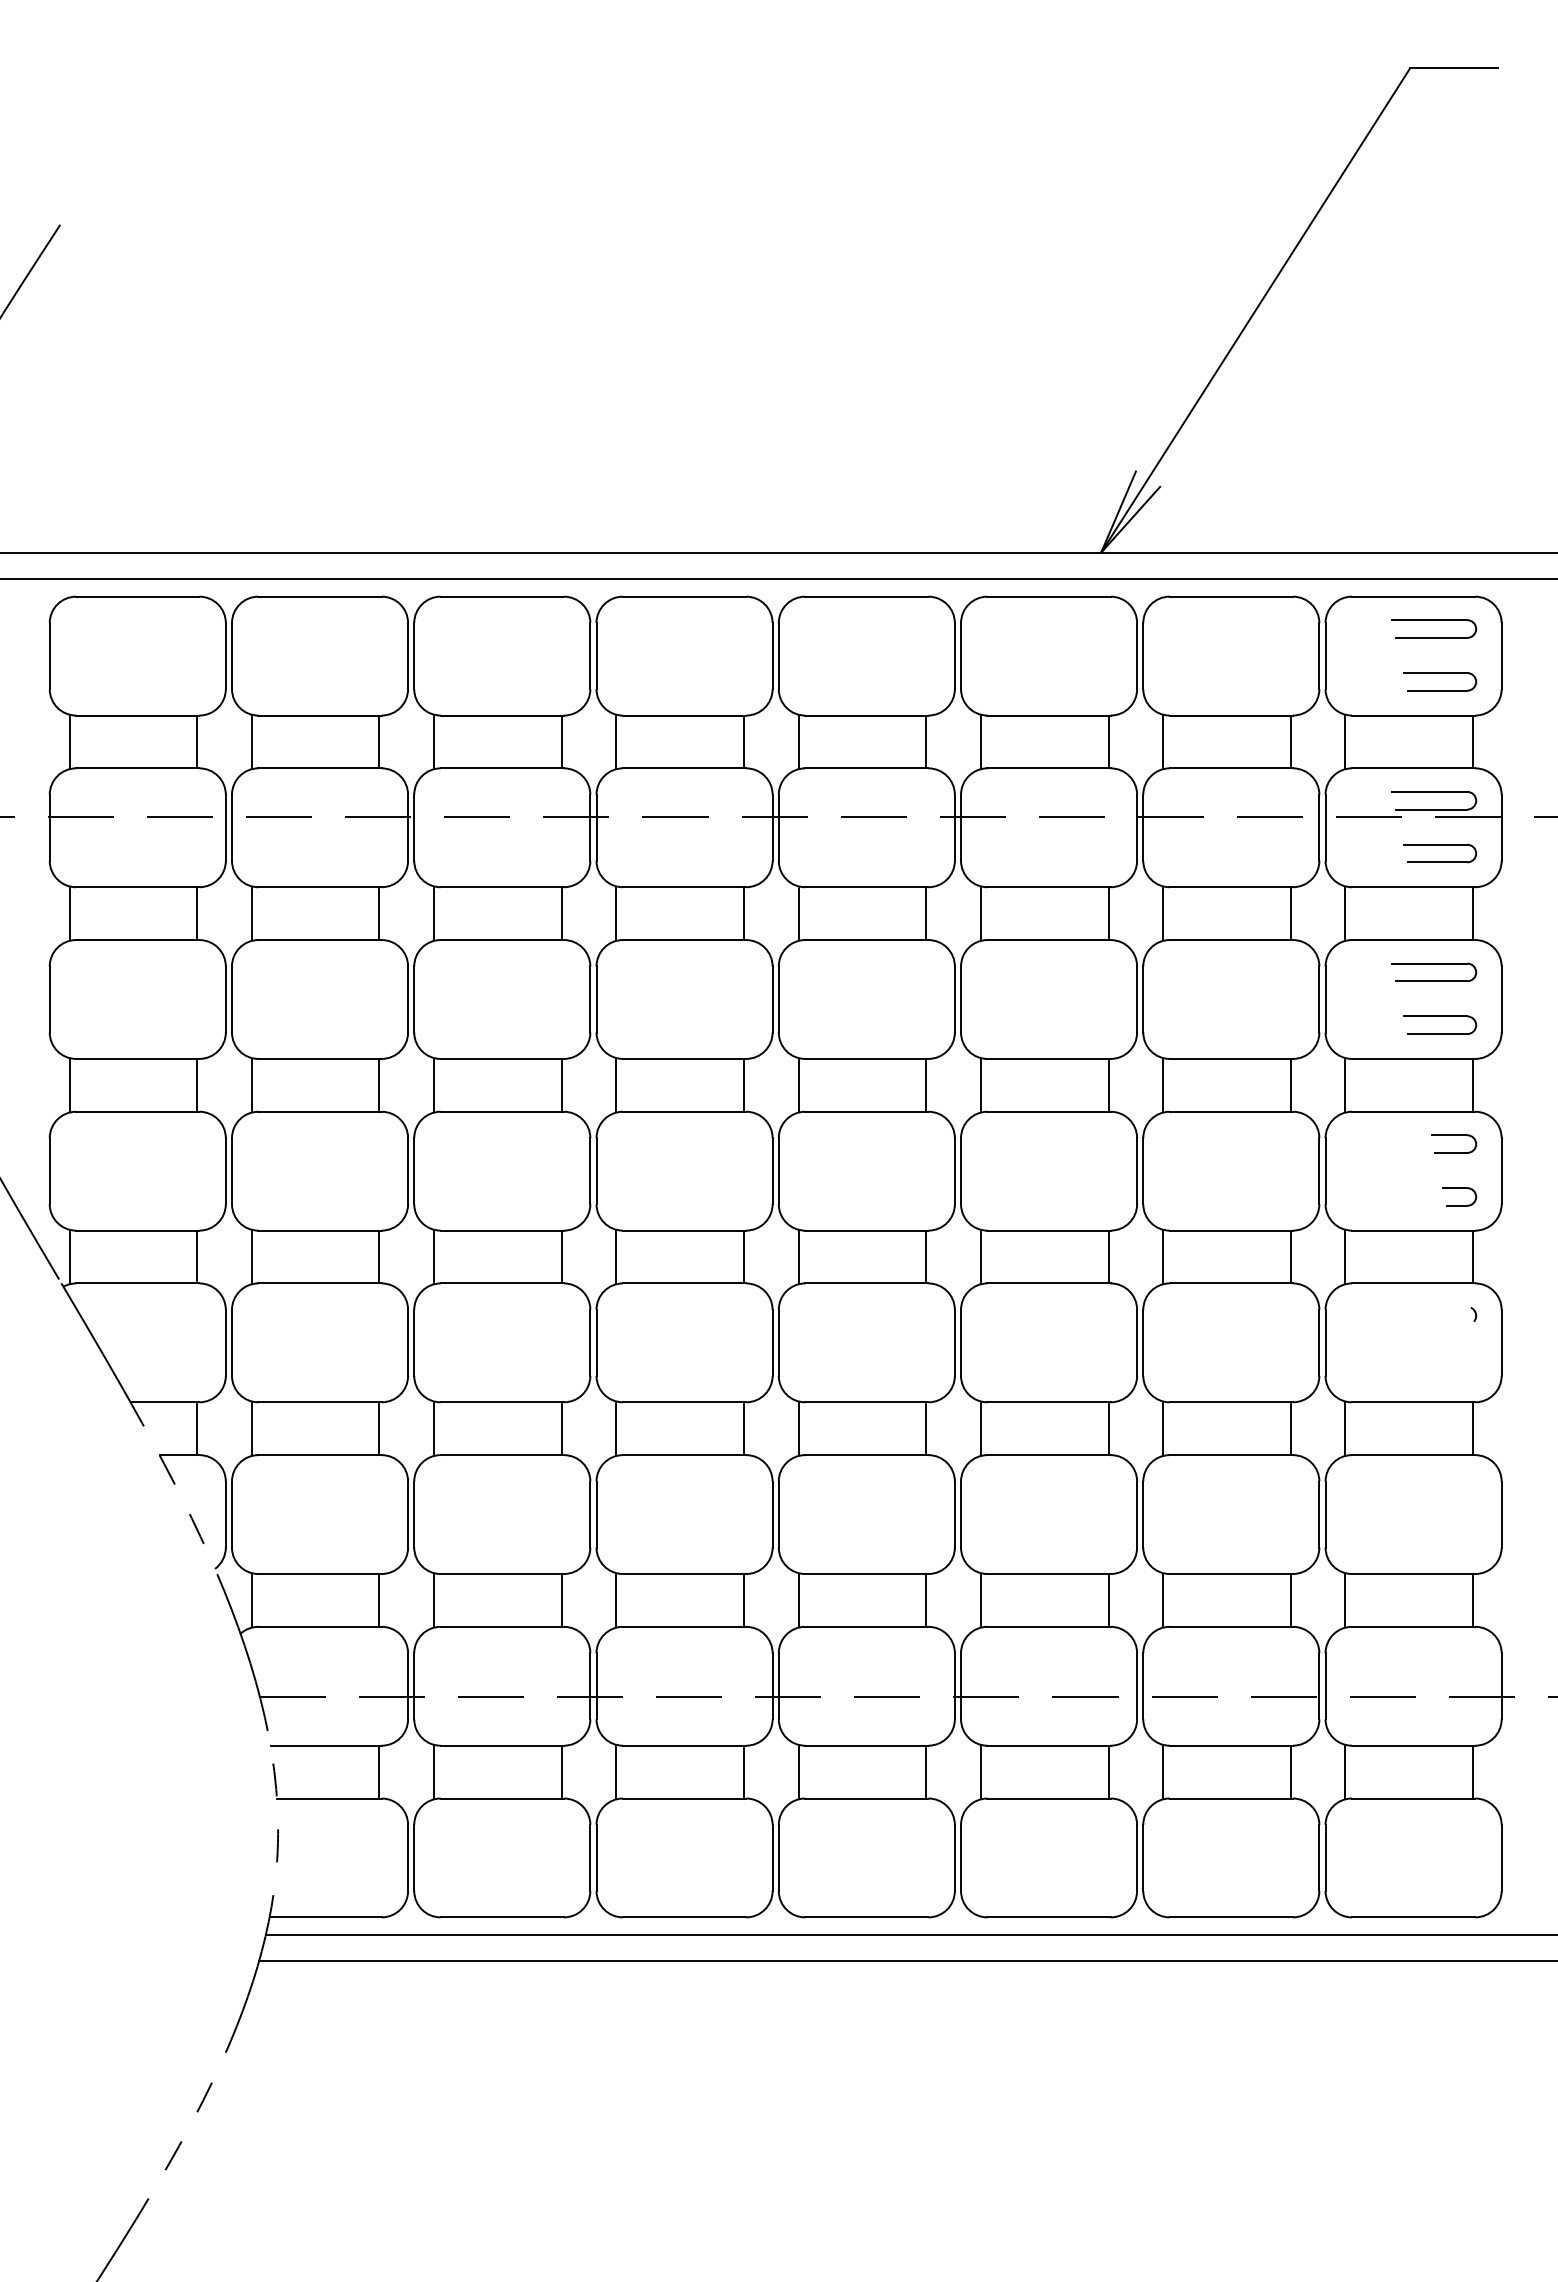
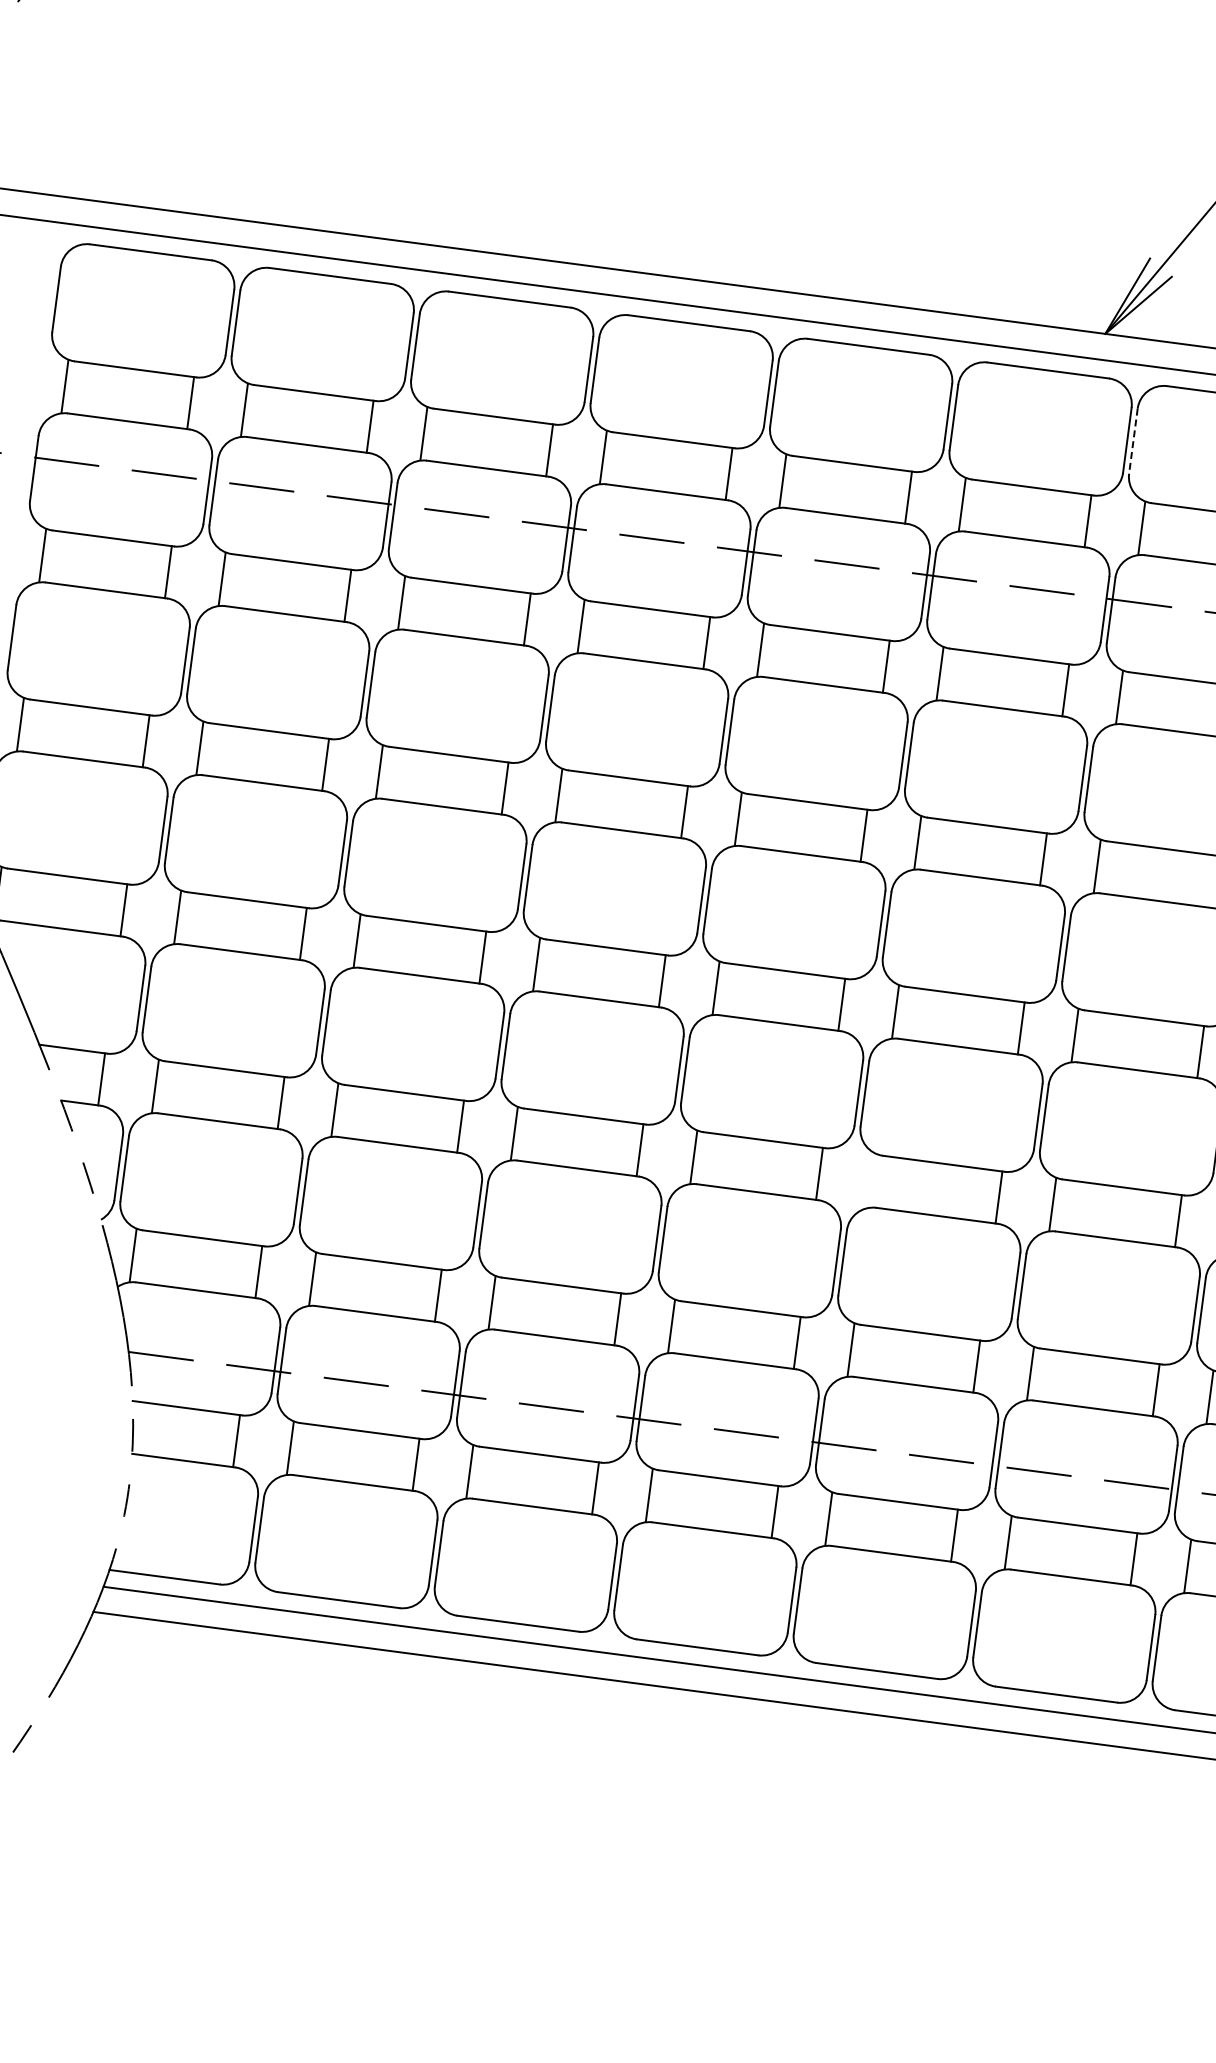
line: (1143, 656) -> (1133, 441), solid -> dashed
line: (980, 1428) -> (872, 1180), removed

